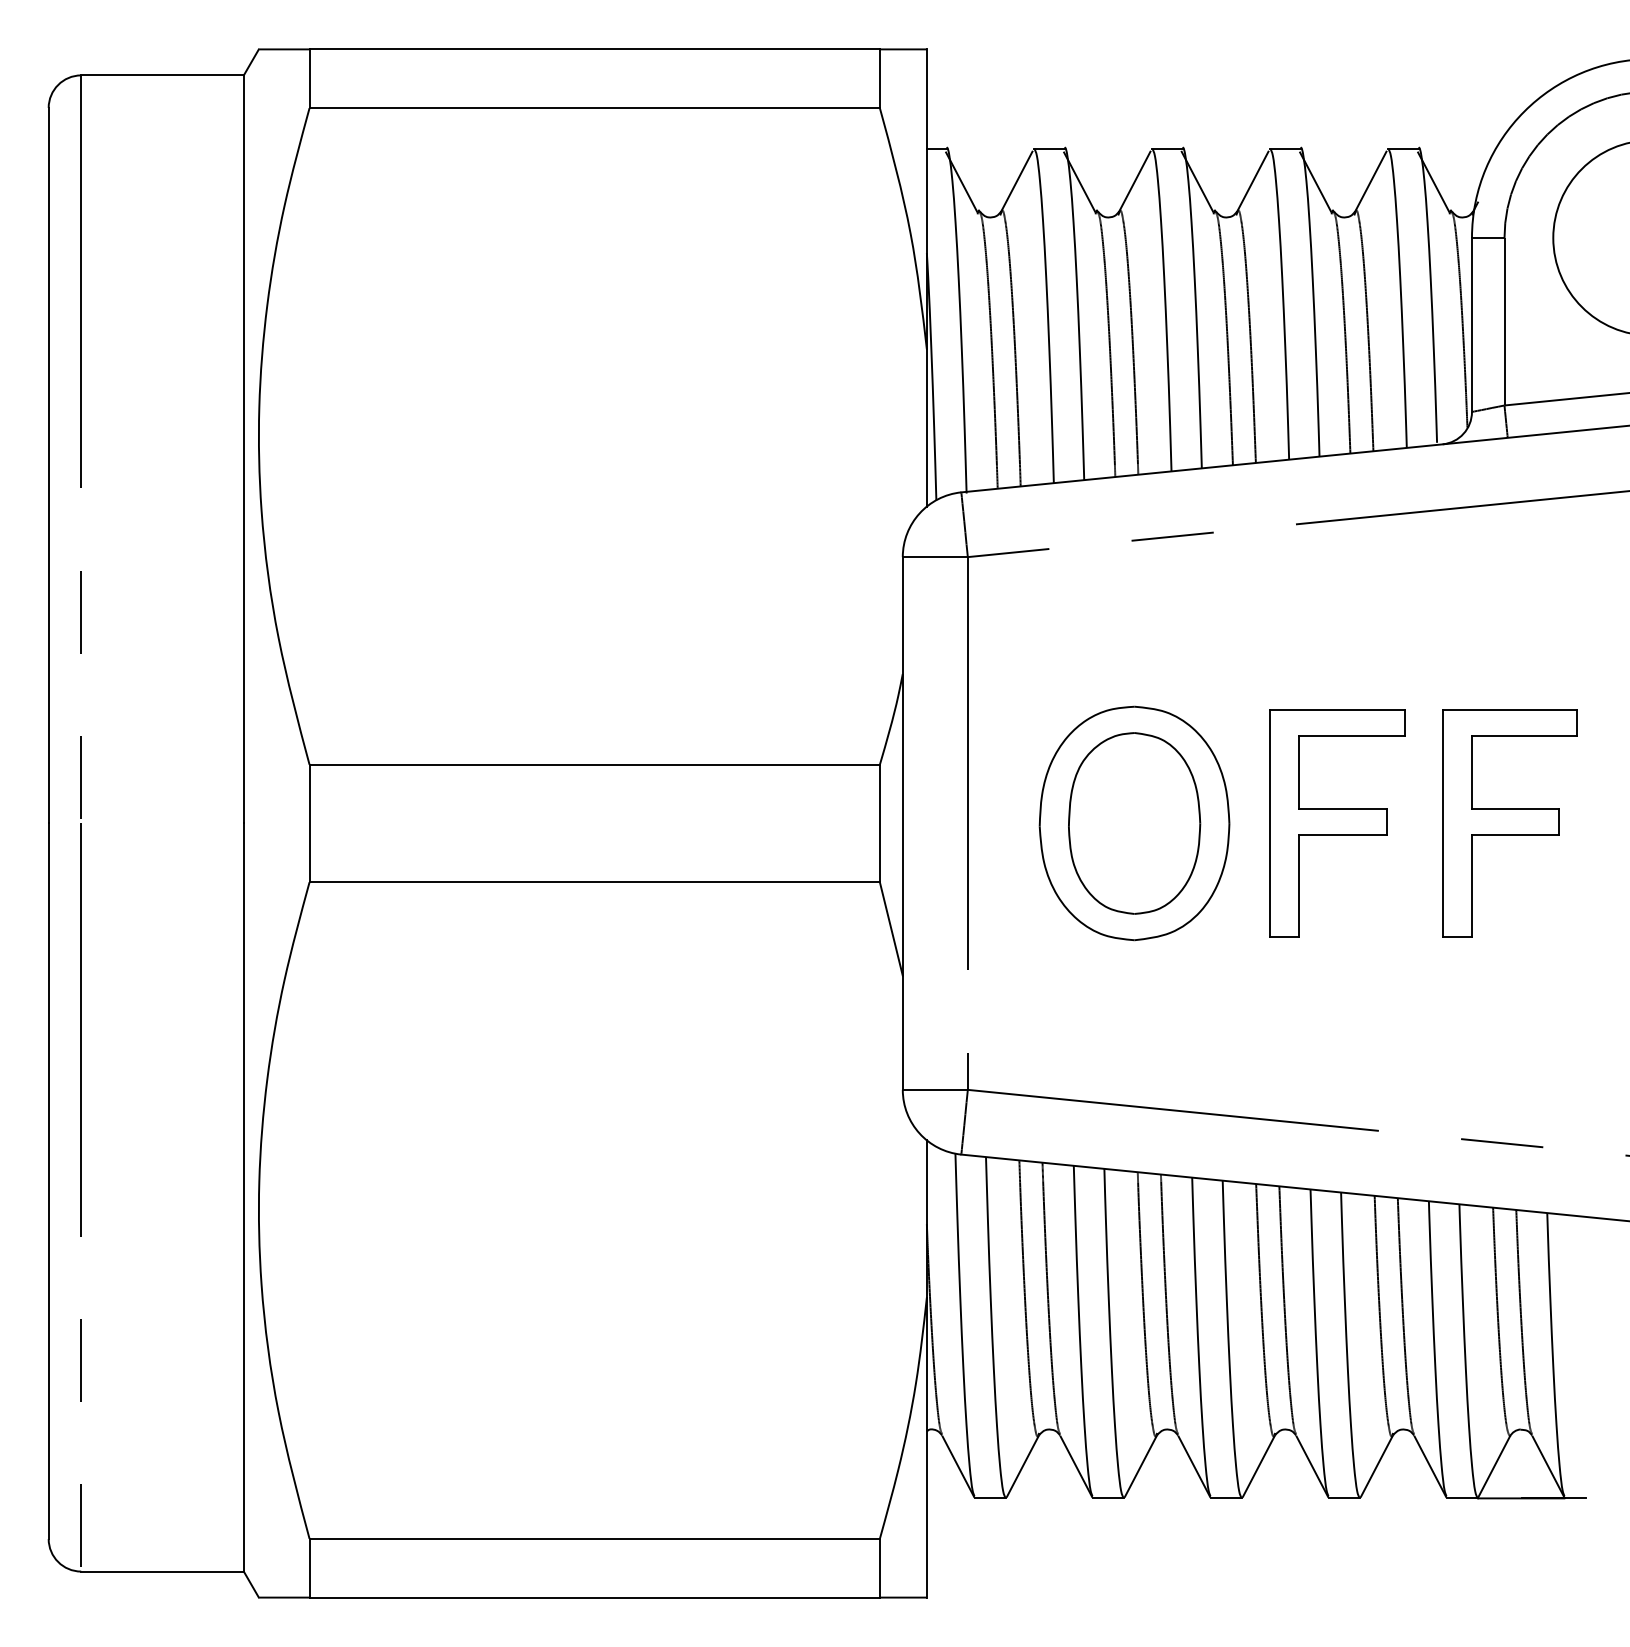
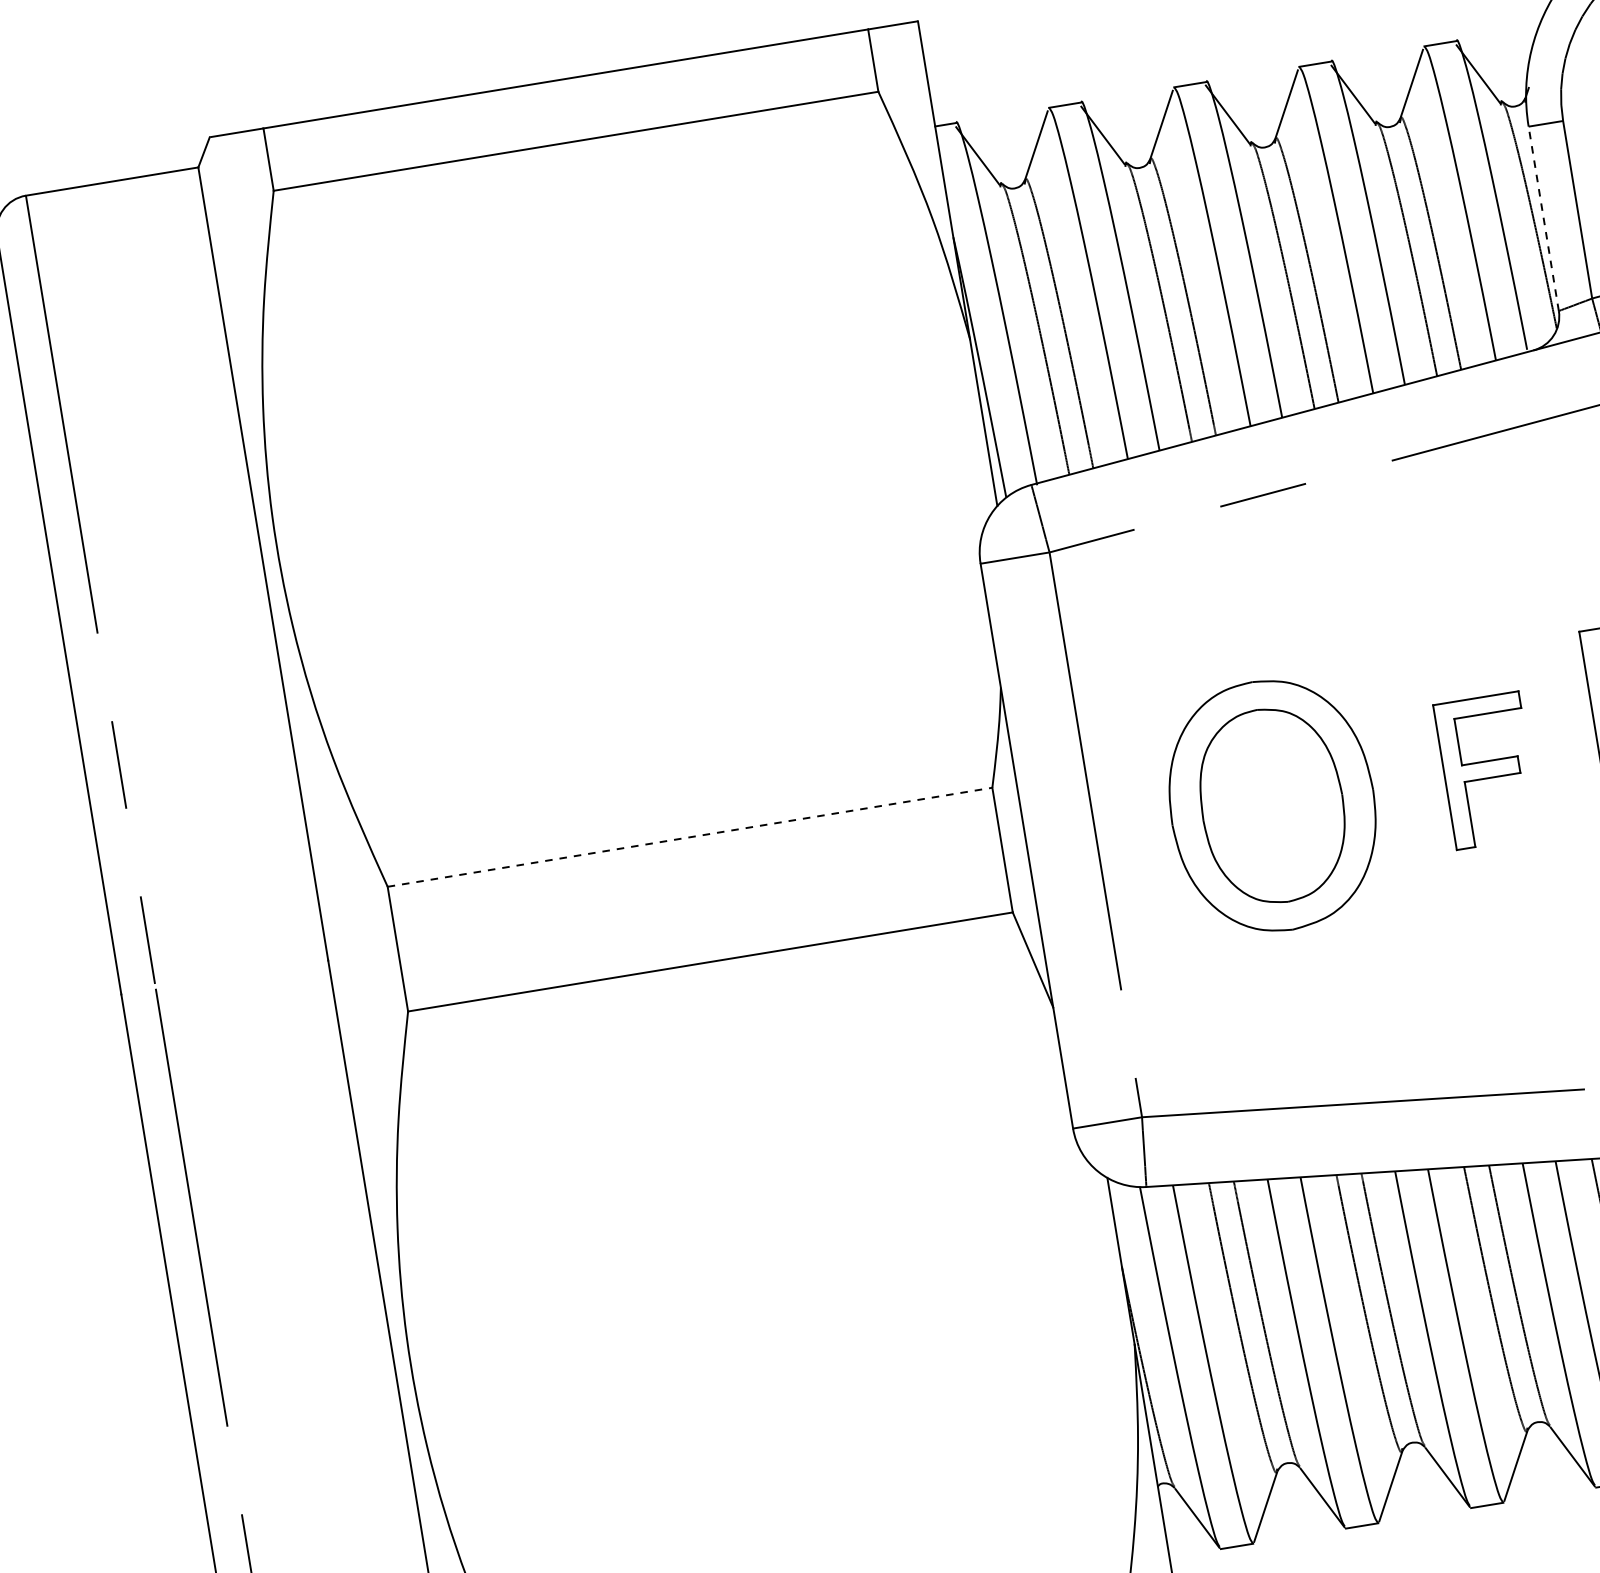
line: (1471, 325) -> (1543, 219), solid -> dashed
line: (595, 764) -> (690, 836), solid -> dashed
part: (1337, 823) -> (1487, 770), size x0.6

